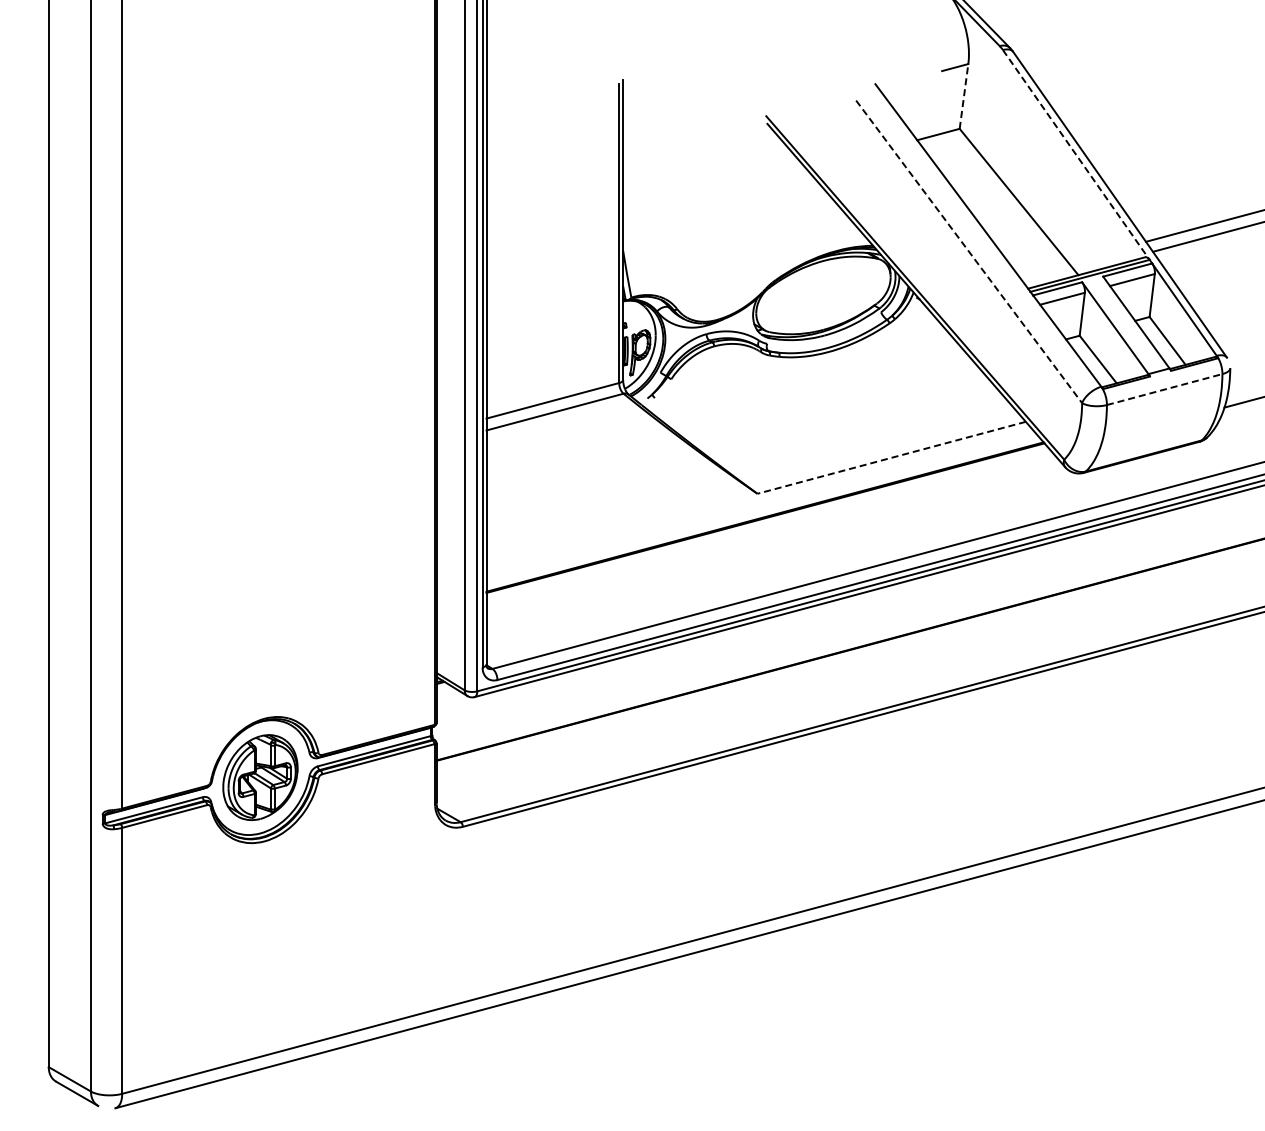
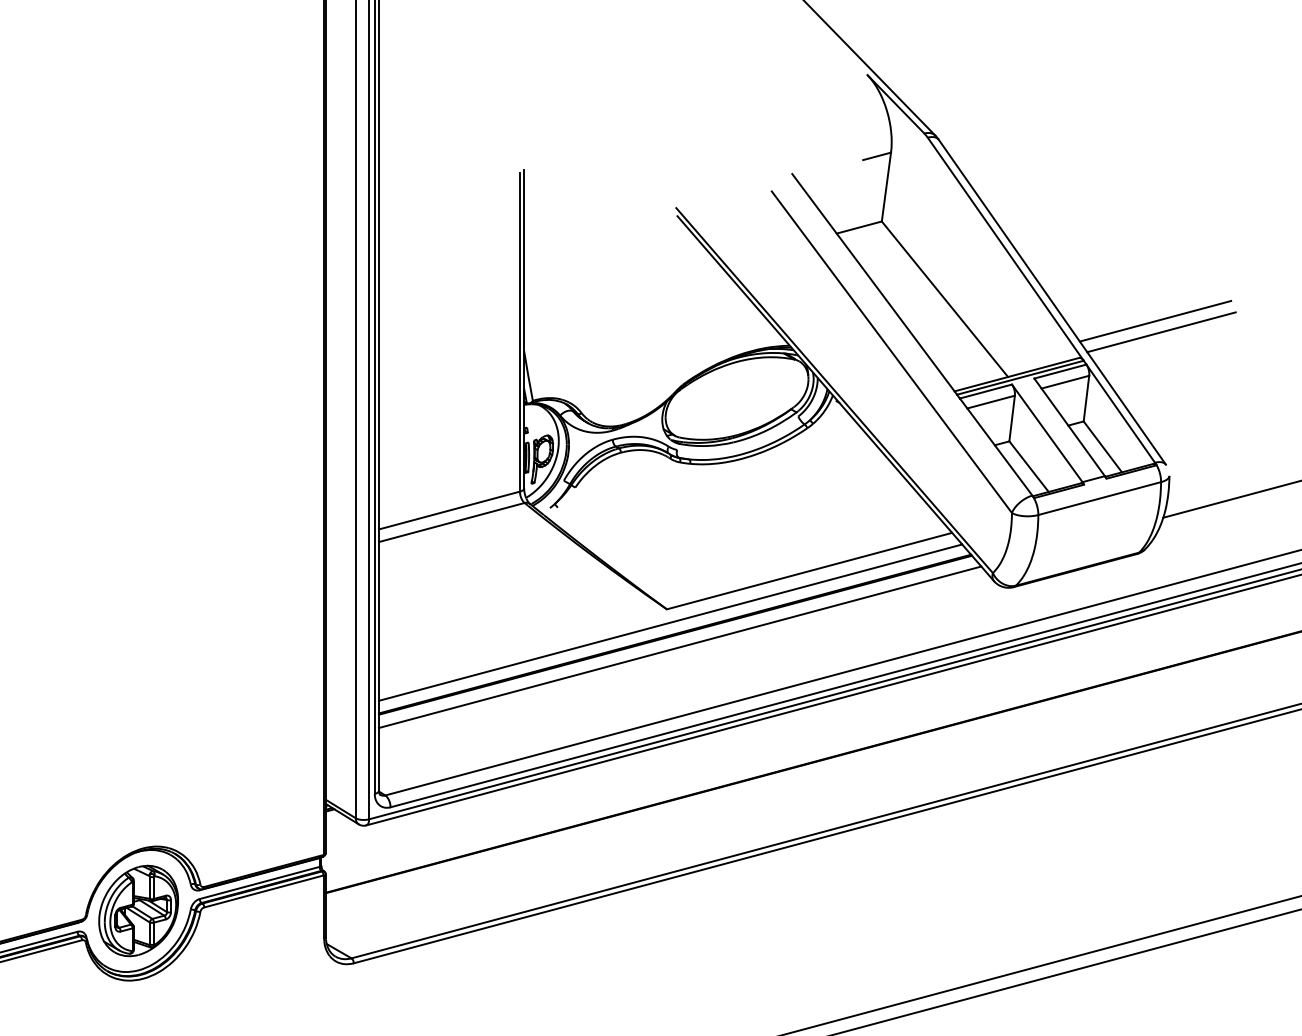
line: (964, 96) -> (886, 187), dashed -> solid
line: (1076, 155) -> (1005, 249), dashed -> solid
line: (969, 251) -> (892, 351), dashed -> solid
line: (1164, 389) -> (1099, 498), dashed -> solid
line: (891, 457) -> (809, 570), dashed -> solid
line: (760, 505) -> (670, 621), added
line: (769, 529) -> (679, 647), added

